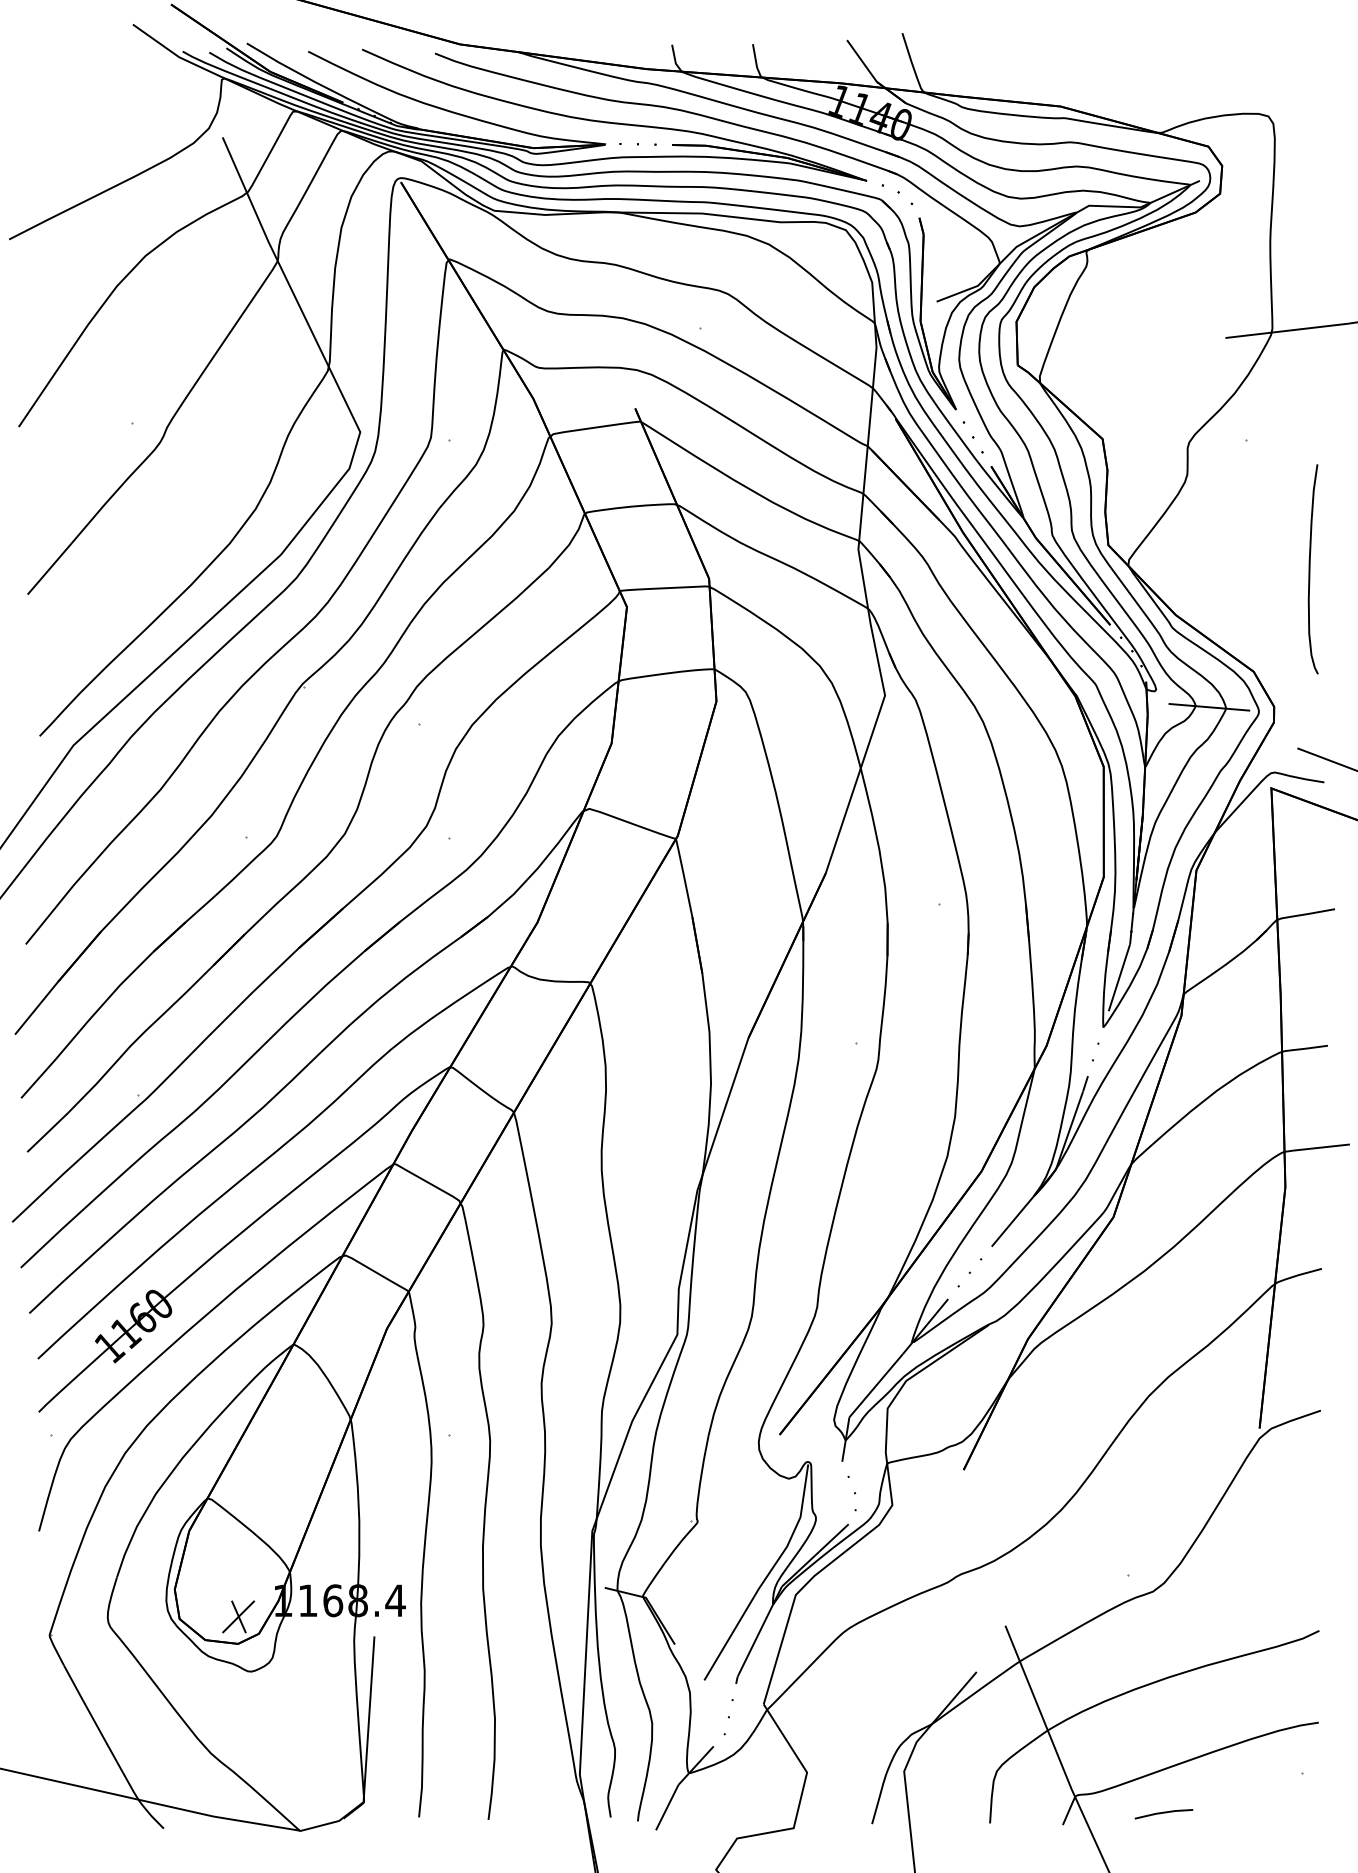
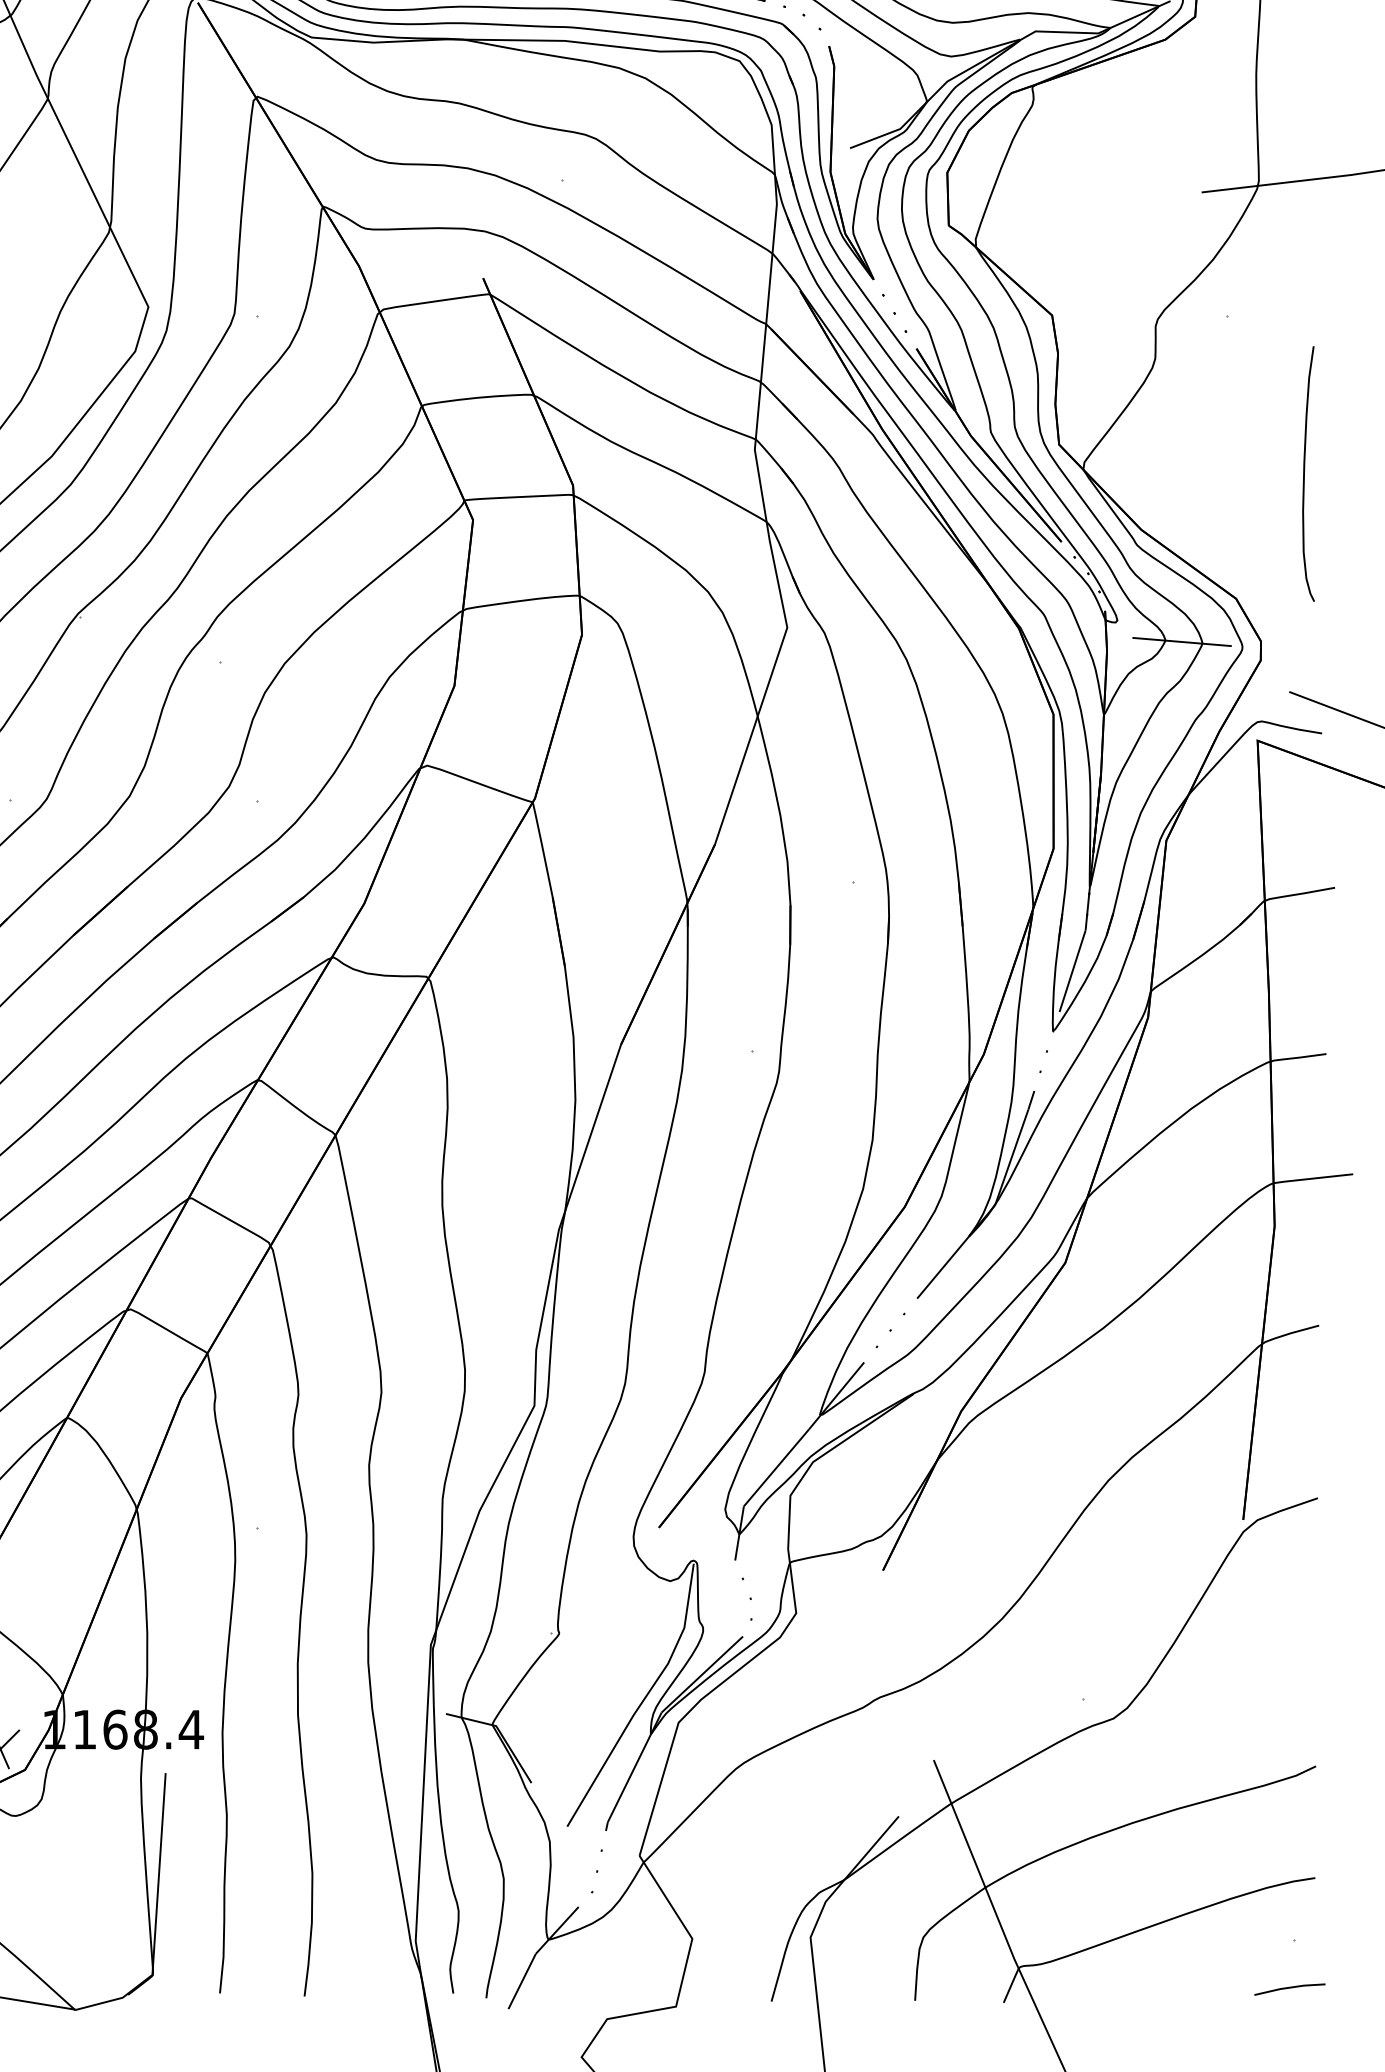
line: (1163, 1813) -> (1289, 1988), moved

